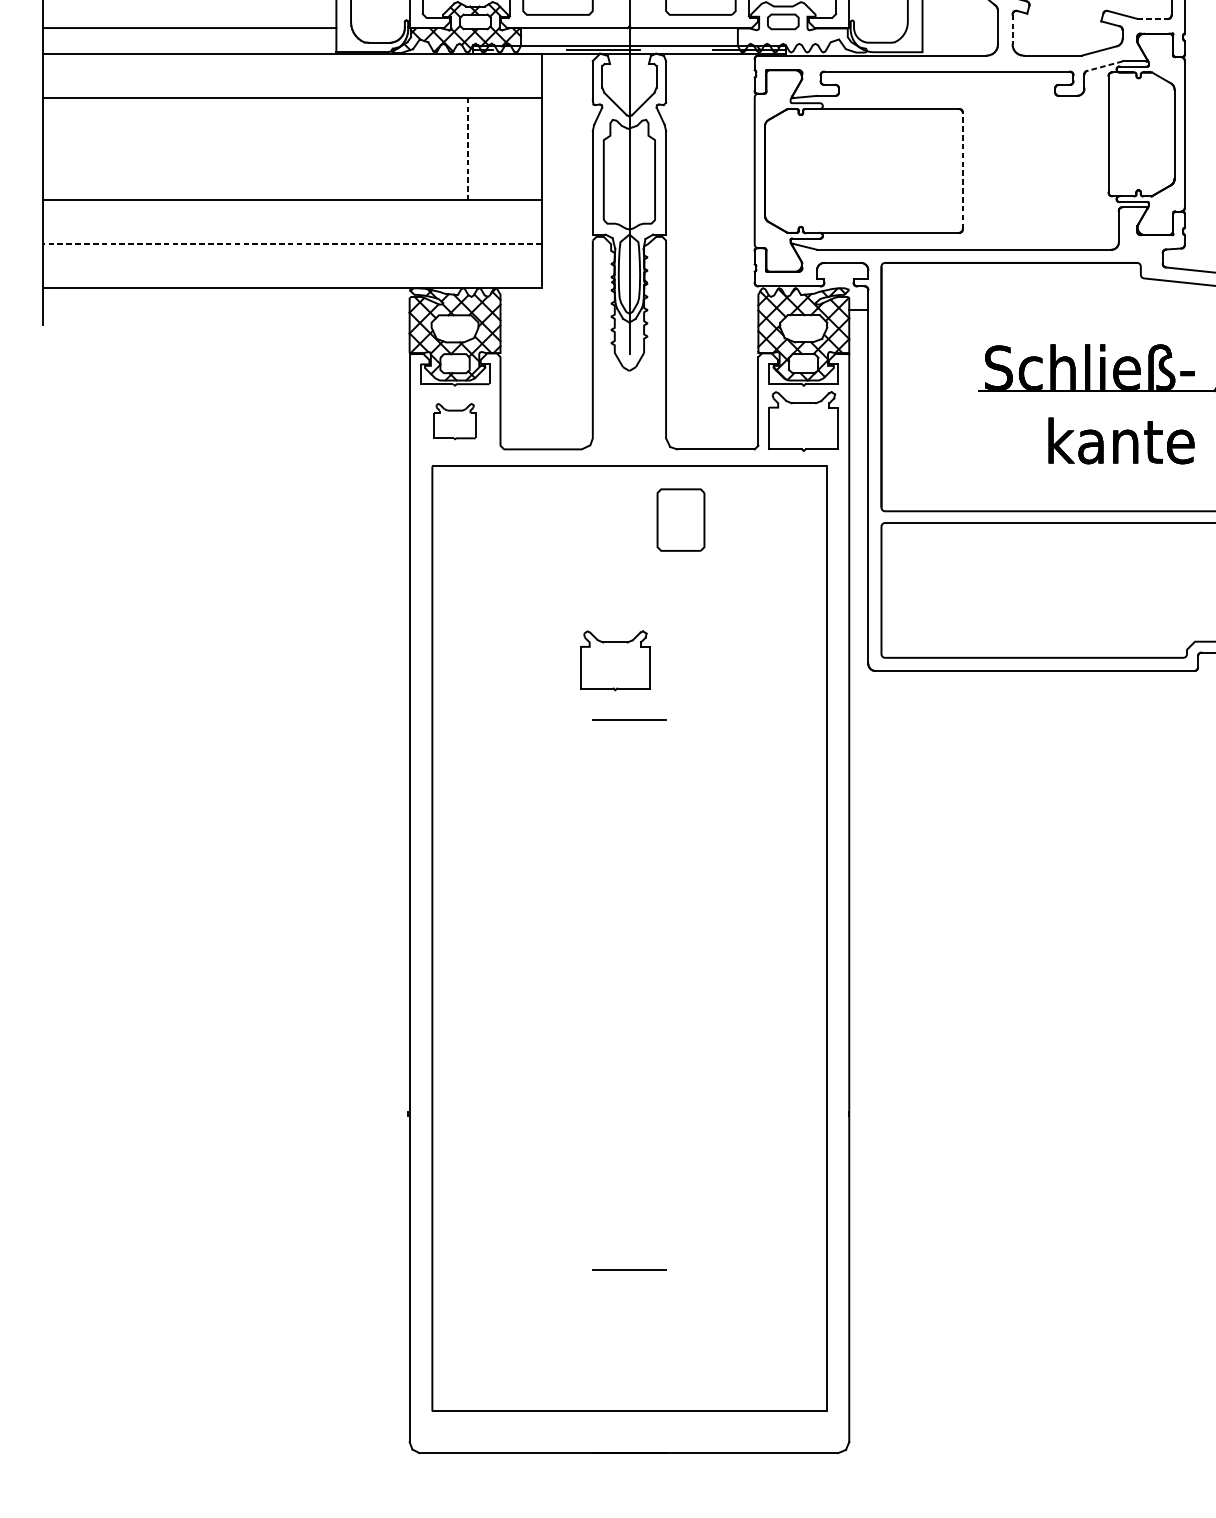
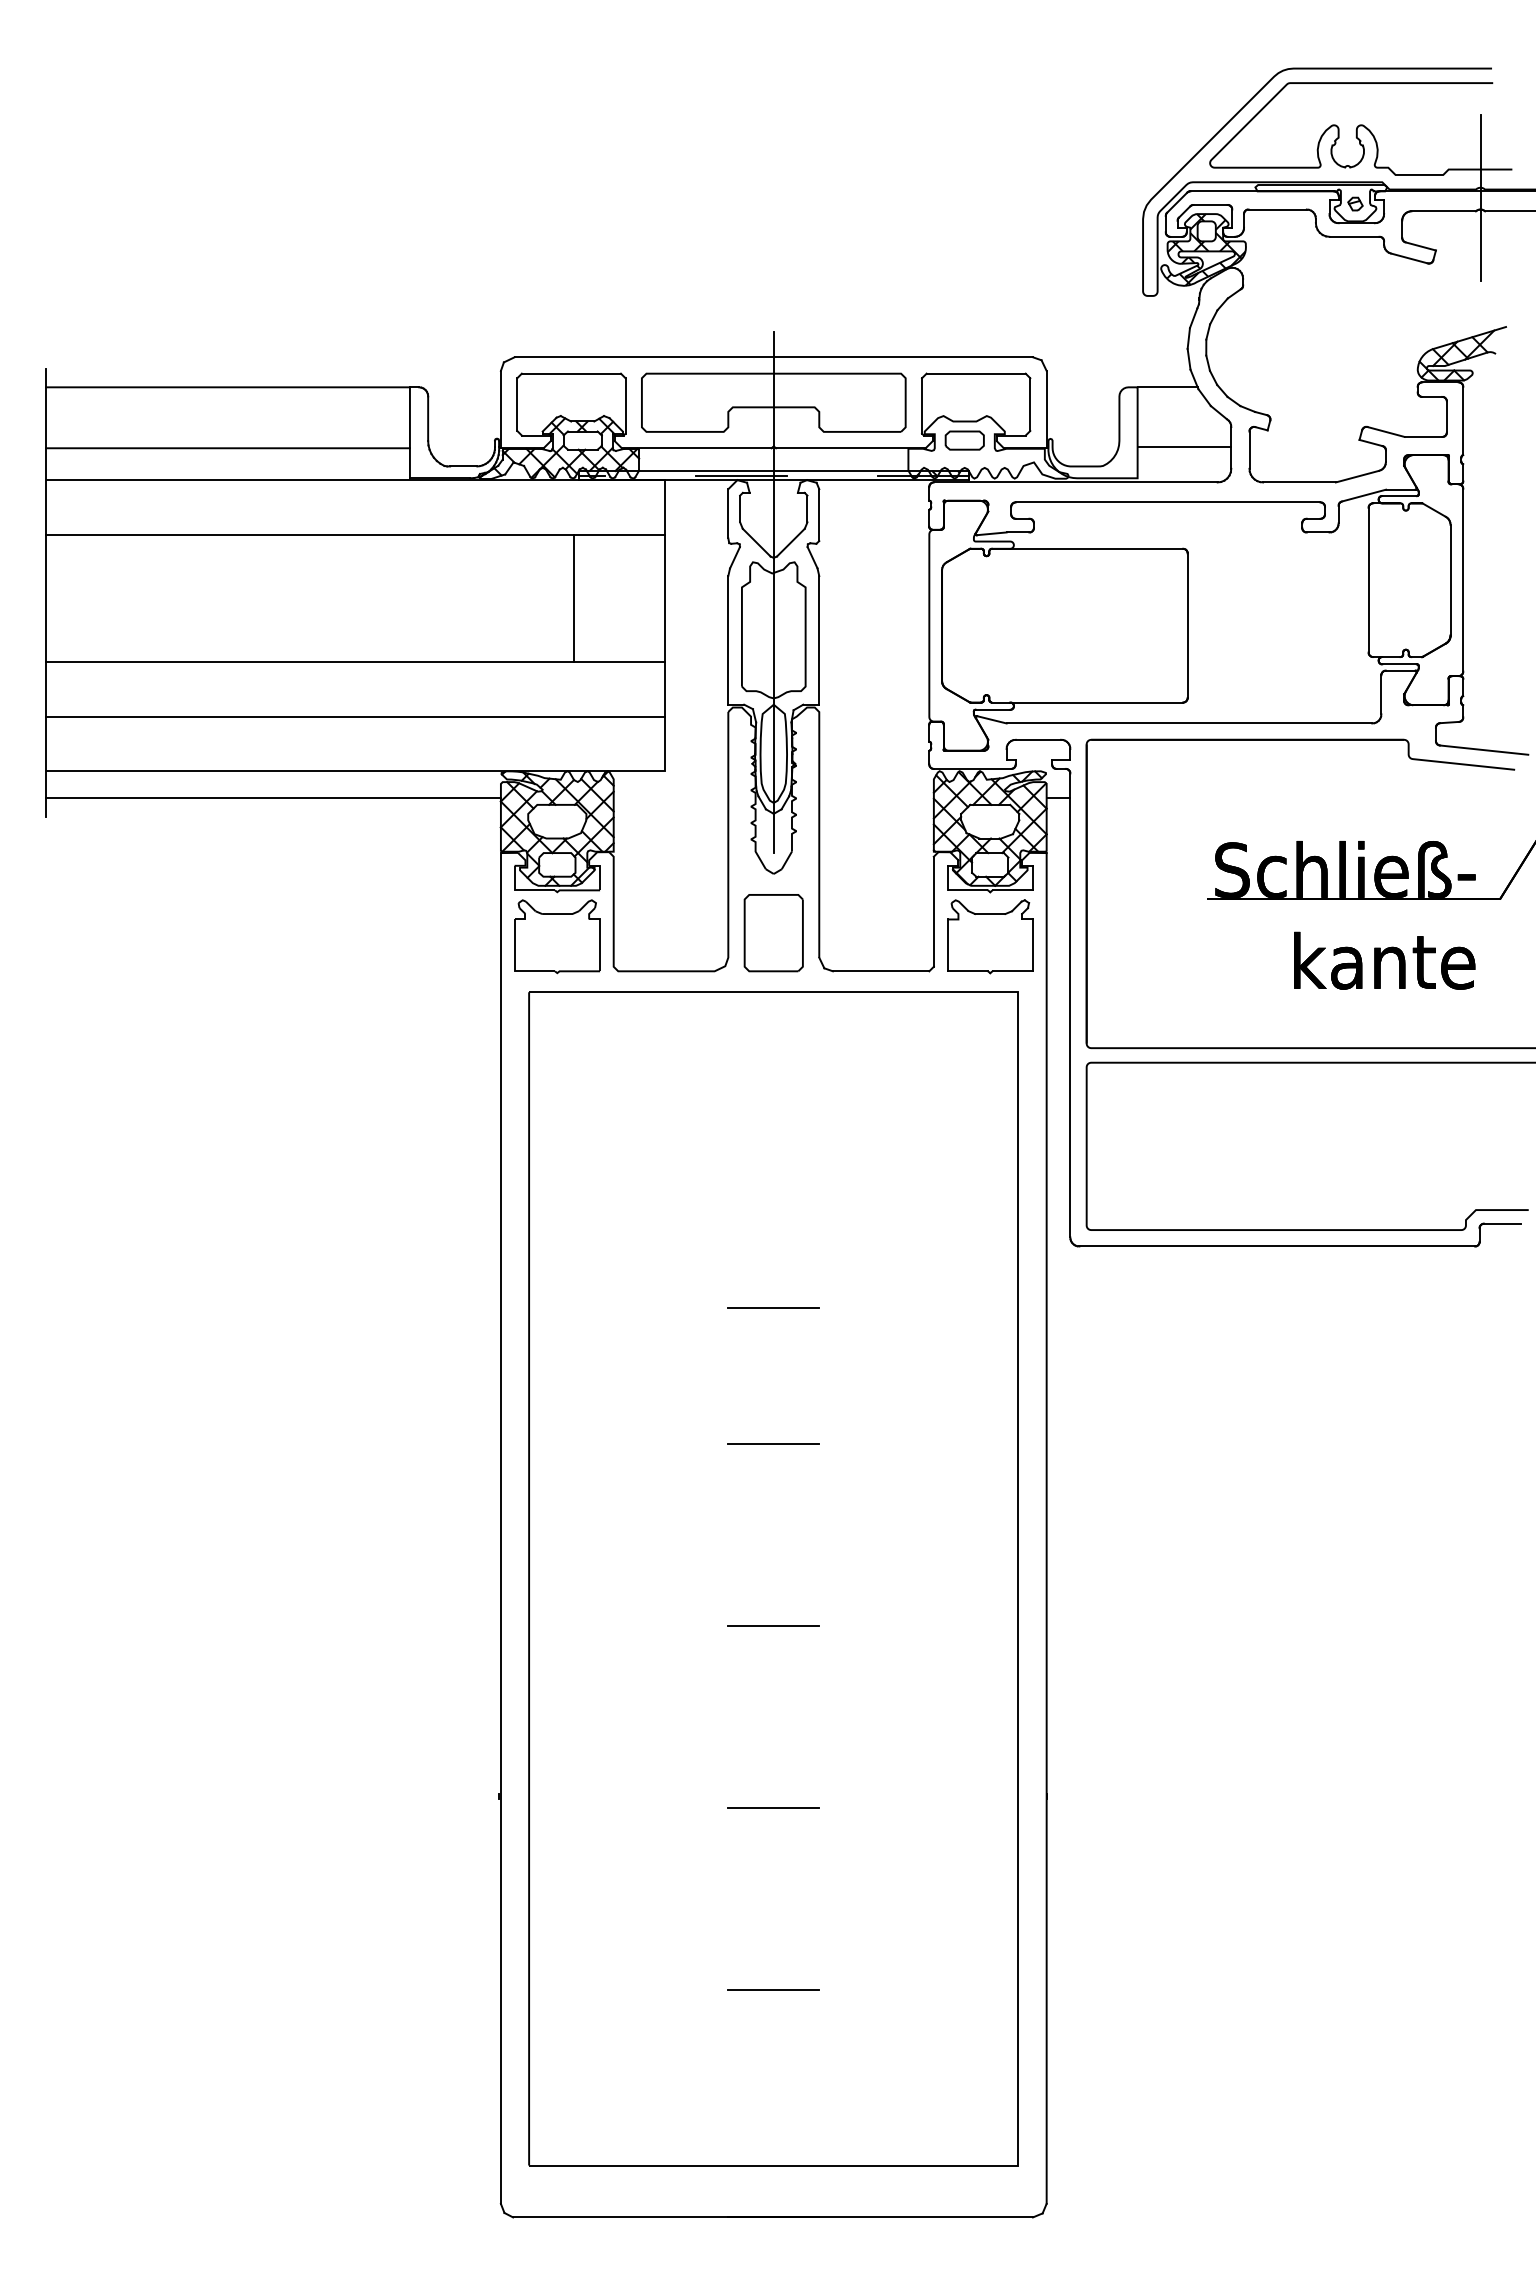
line: (1152, 18) -> (1423, 436), dashed -> solid
line: (960, 27) -> (1184, 447), added
line: (1012, 29) -> (1249, 450), dashed -> solid
line: (1105, 66) -> (1364, 495), dashed -> solid
line: (468, 149) -> (573, 598), dashed -> solid
line: (962, 170) -> (1187, 625), dashed -> solid
line: (291, 244) -> (354, 716), dashed -> solid
line: (226, 310) -> (273, 798), added
part: (455, 421) -> (557, 936), size x1.67
part: (680, 520) -> (773, 933), moved
part: (615, 660) -> (756, 1233), removed
line: (629, 829) -> (773, 1443), added
line: (629, 977) -> (773, 1626), added
line: (629, 1123) -> (773, 1808), added

